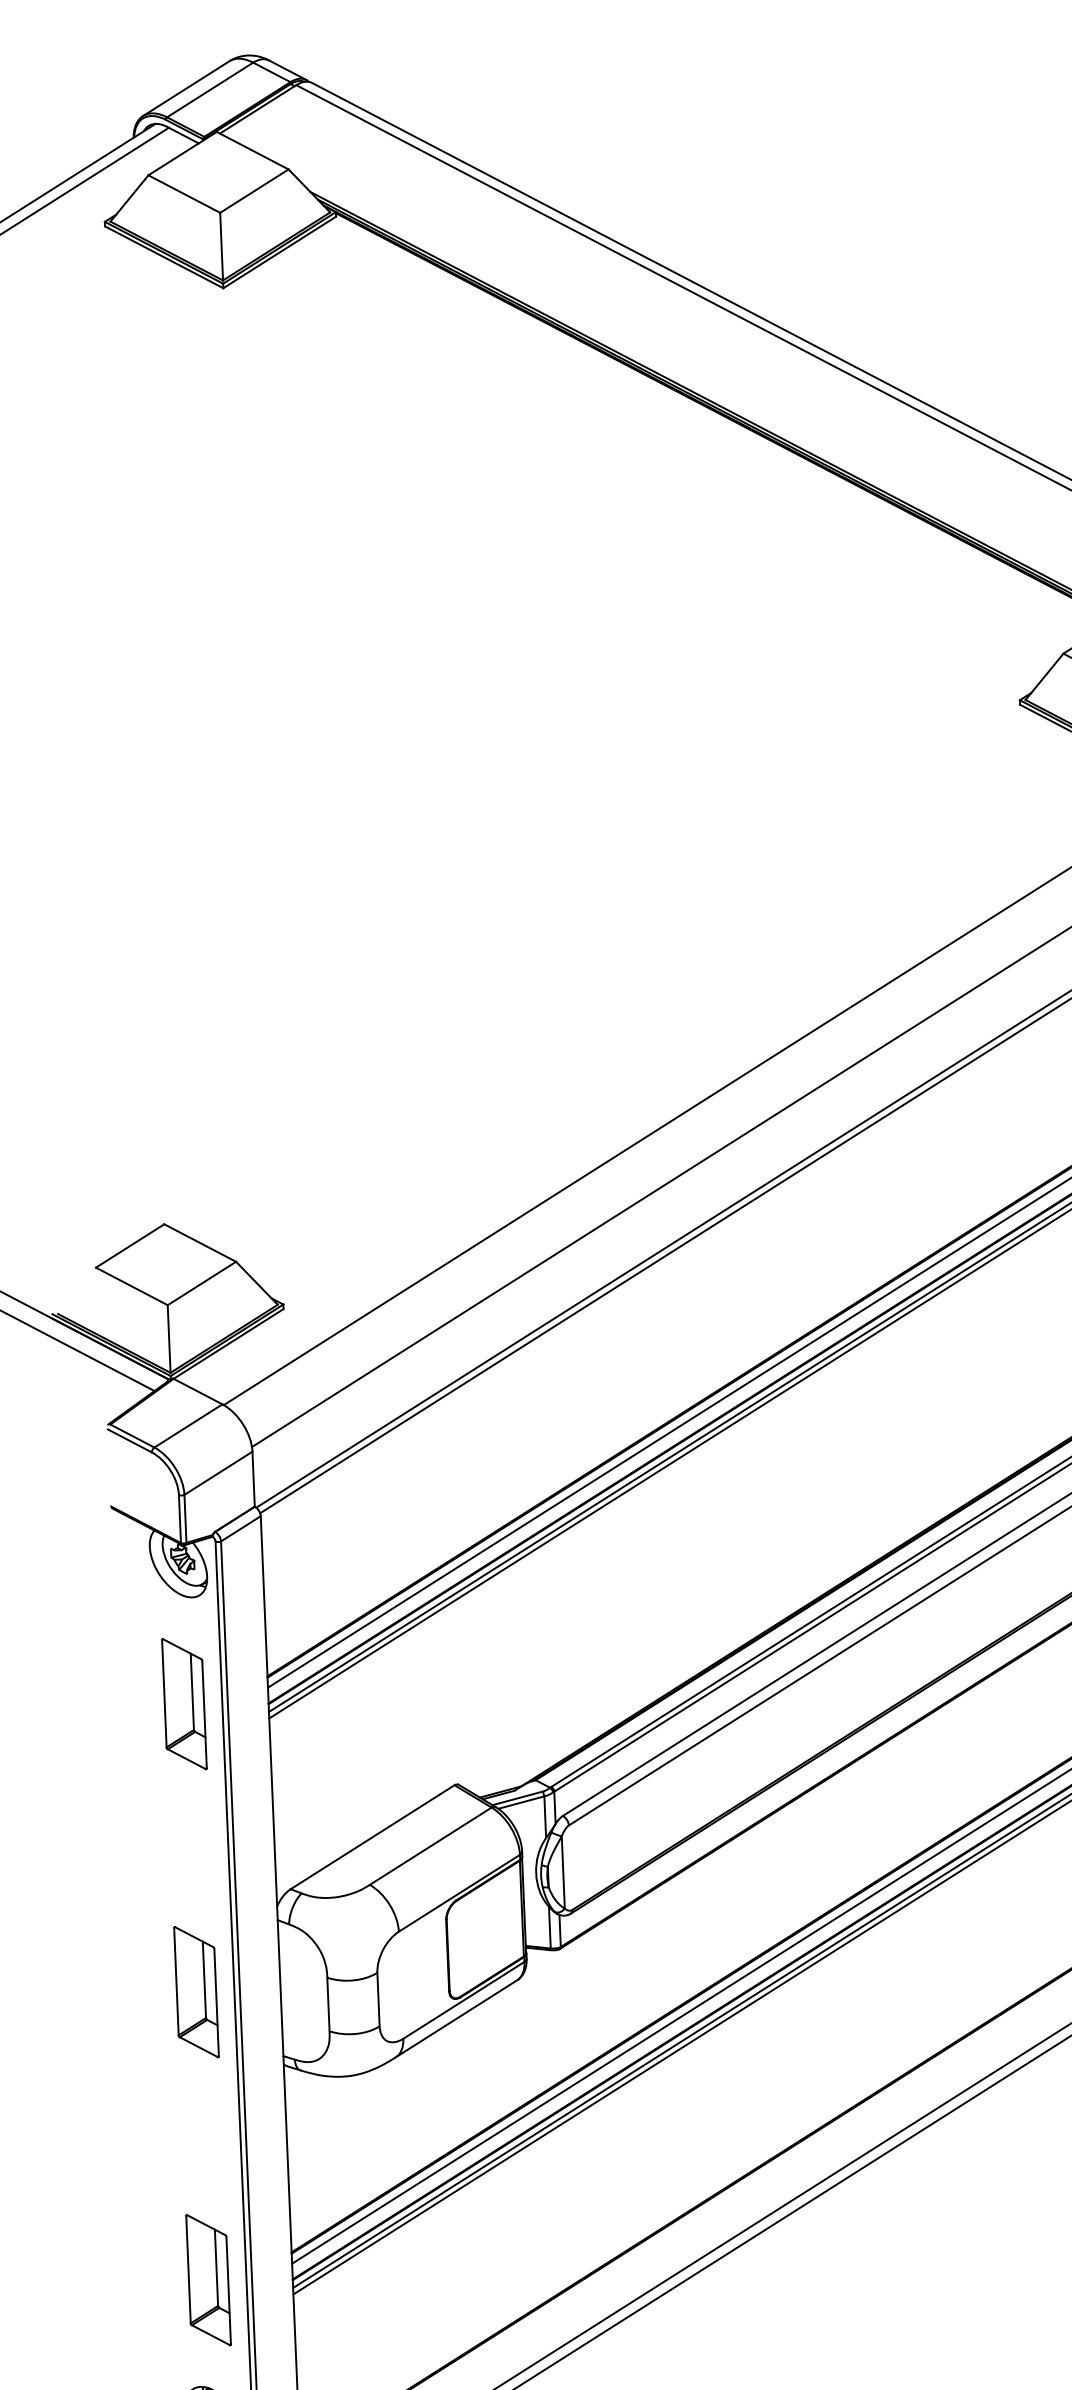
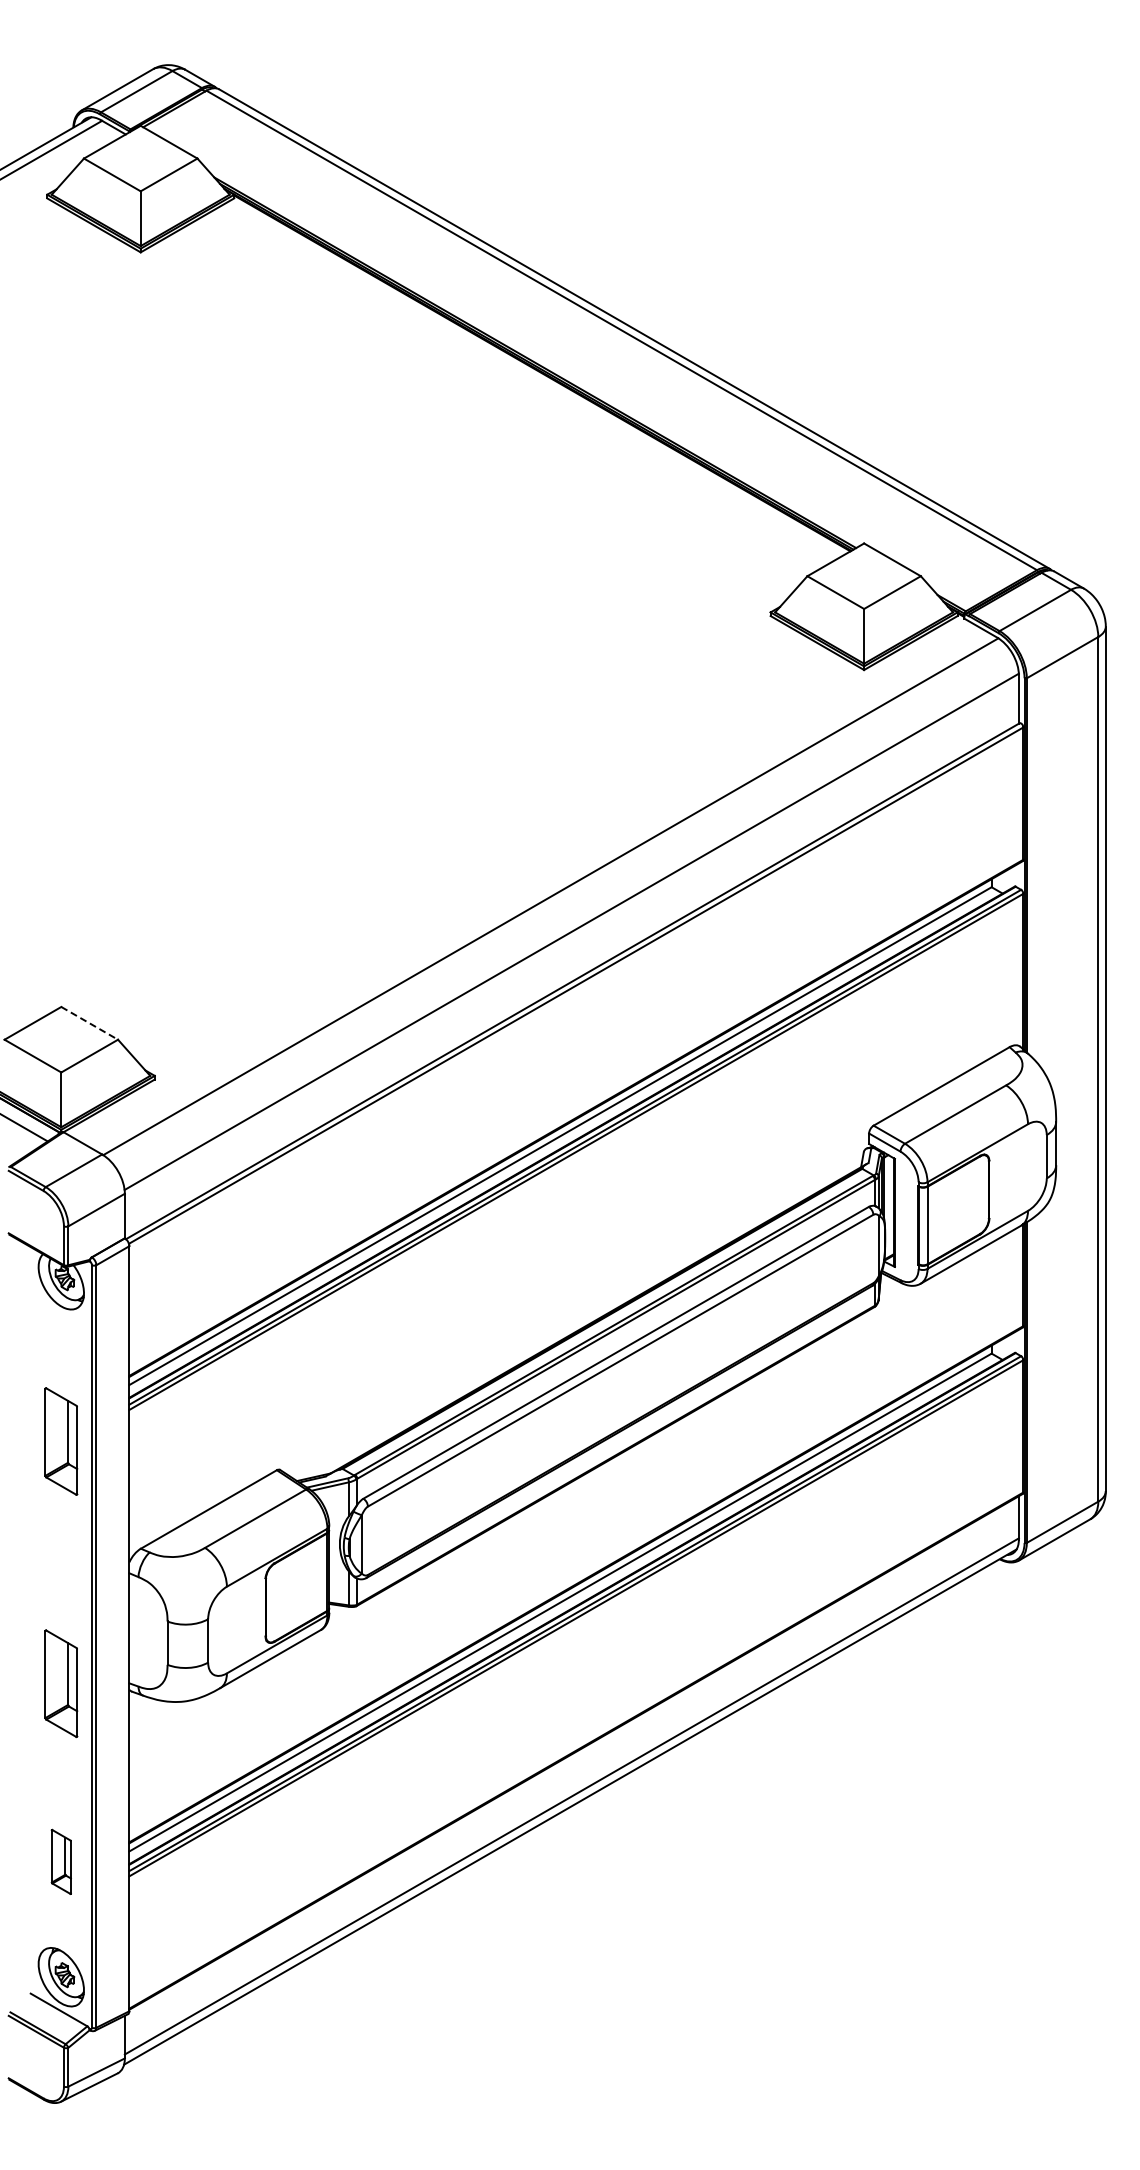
line: (199, 1243) -> (89, 1023), solid -> dashed
part: (184, 1704) -> (61, 1441), moved
part: (196, 1991) -> (61, 1683), moved
part: (208, 2279) -> (61, 1861), size x0.6

